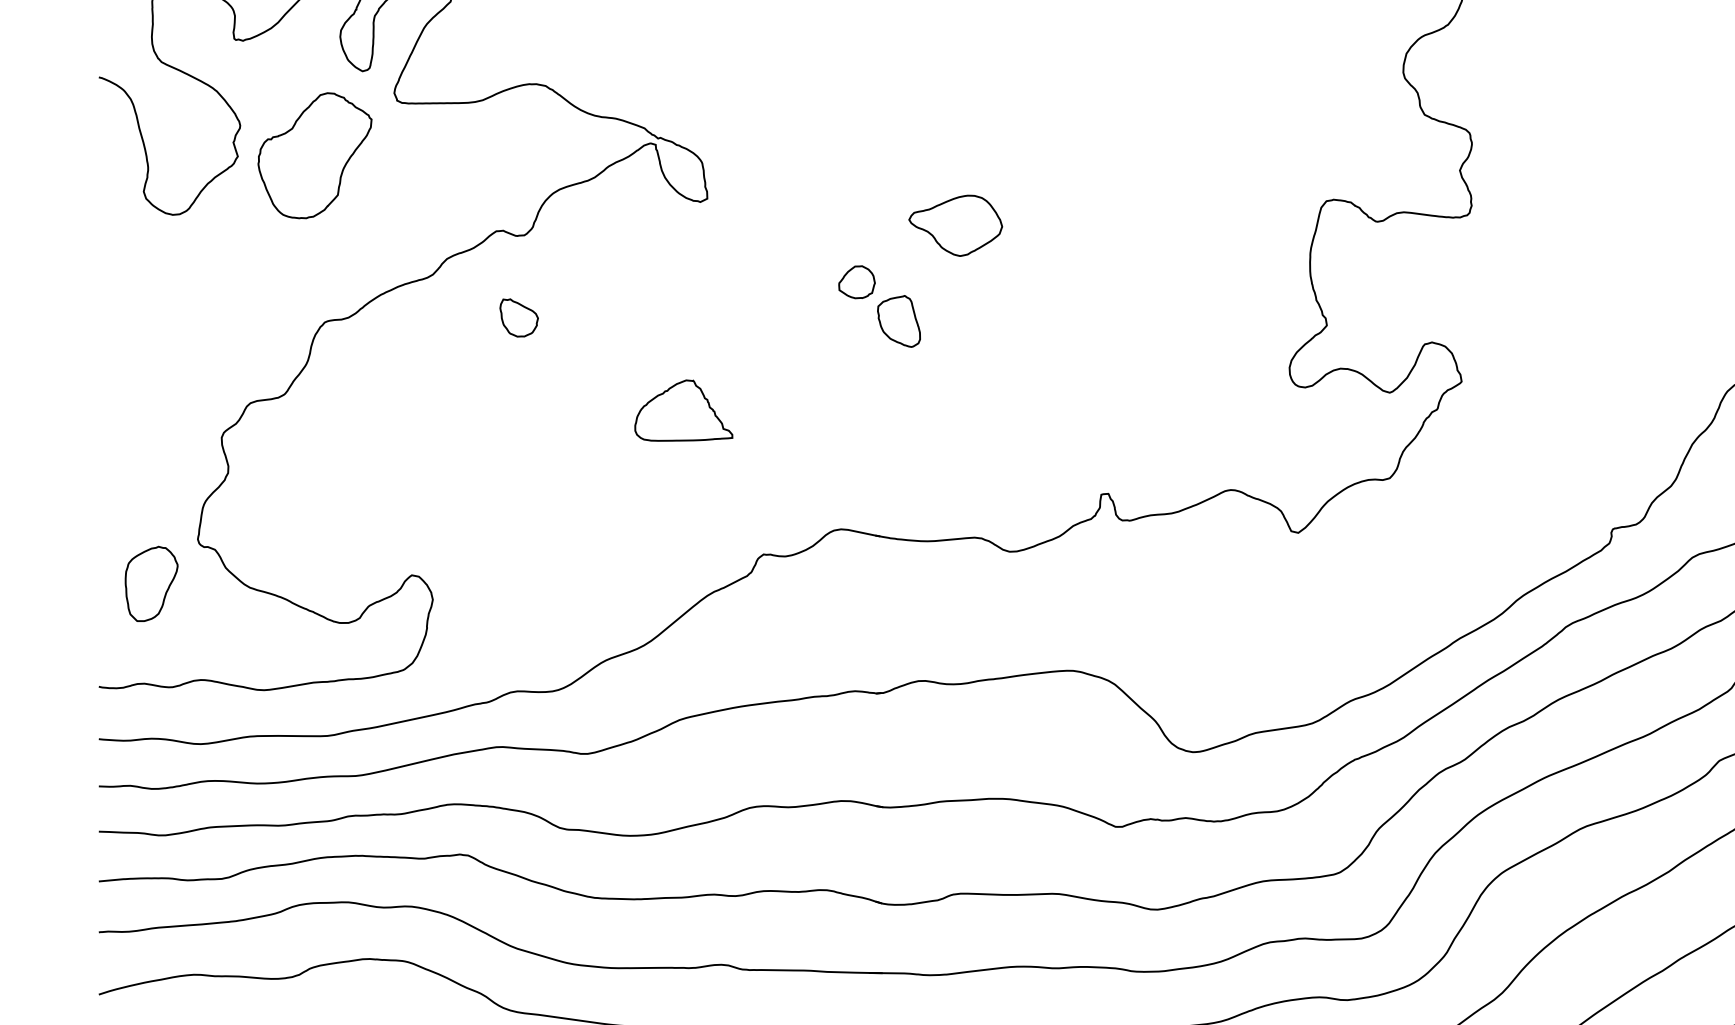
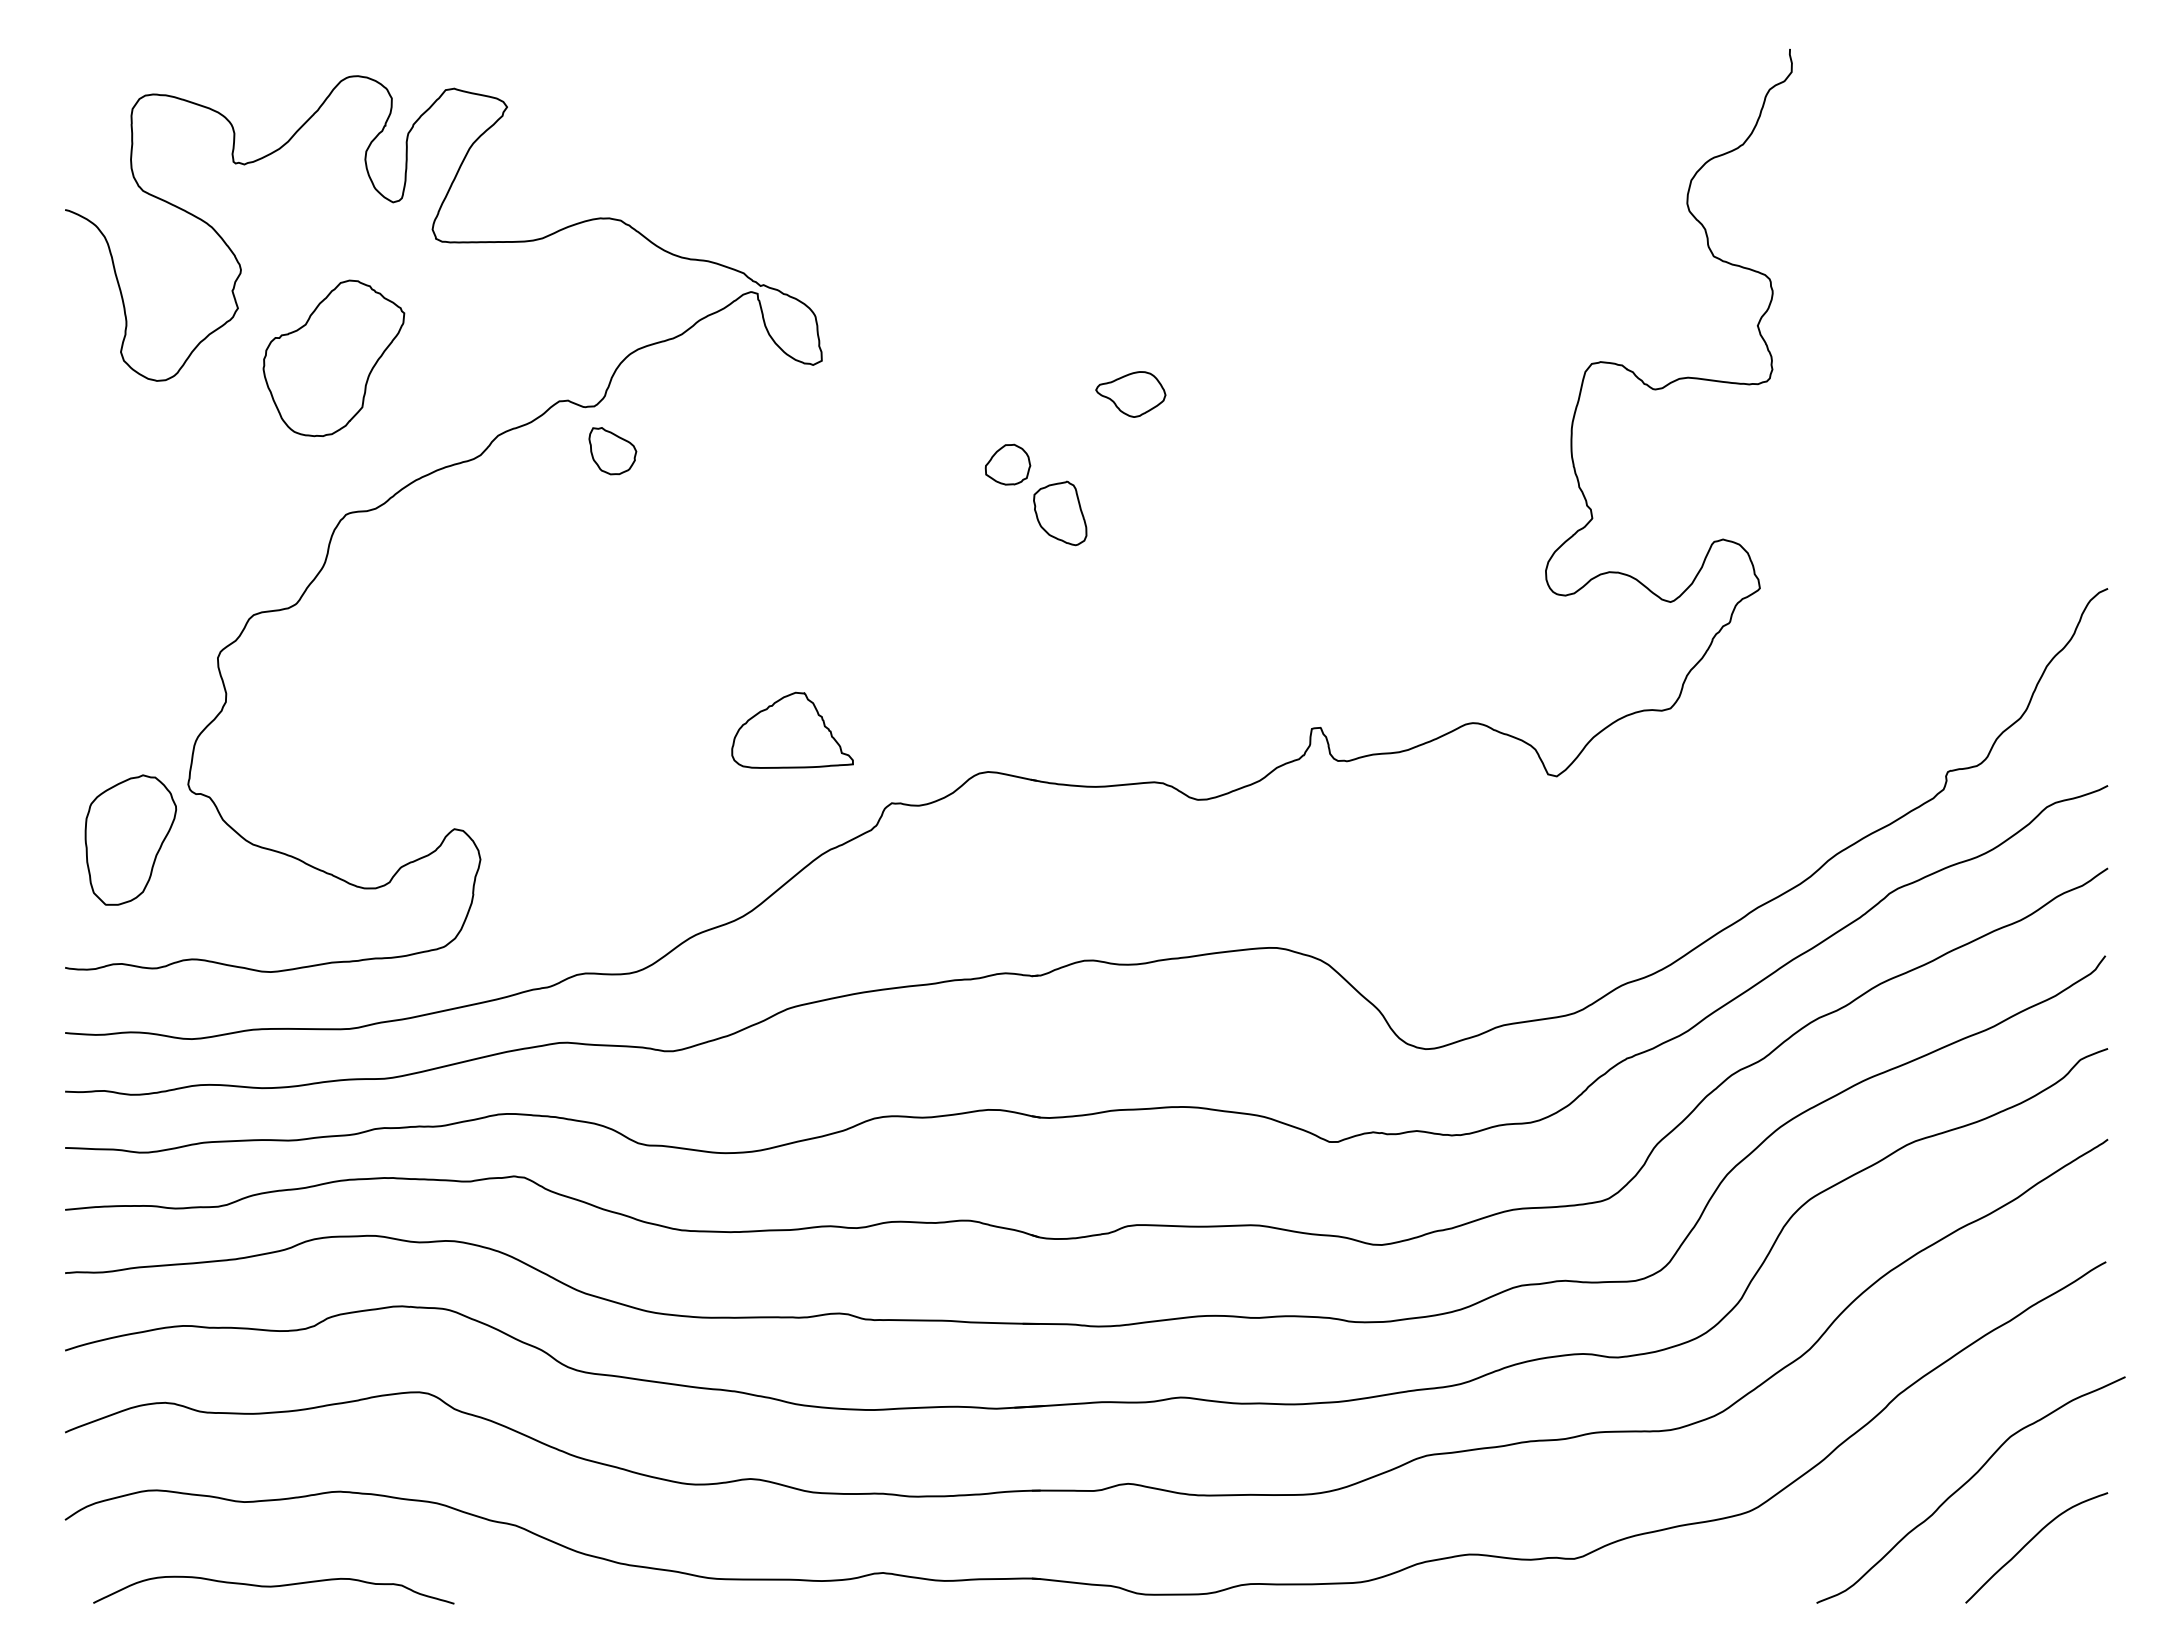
part: (314, 155) -> (333, 358), moved
part: (955, 225) -> (1130, 394), size x0.6
part: (518, 318) -> (612, 451), moved
part: (683, 409) -> (792, 729), moved
part: (151, 583) -> (130, 839), size x1.4

